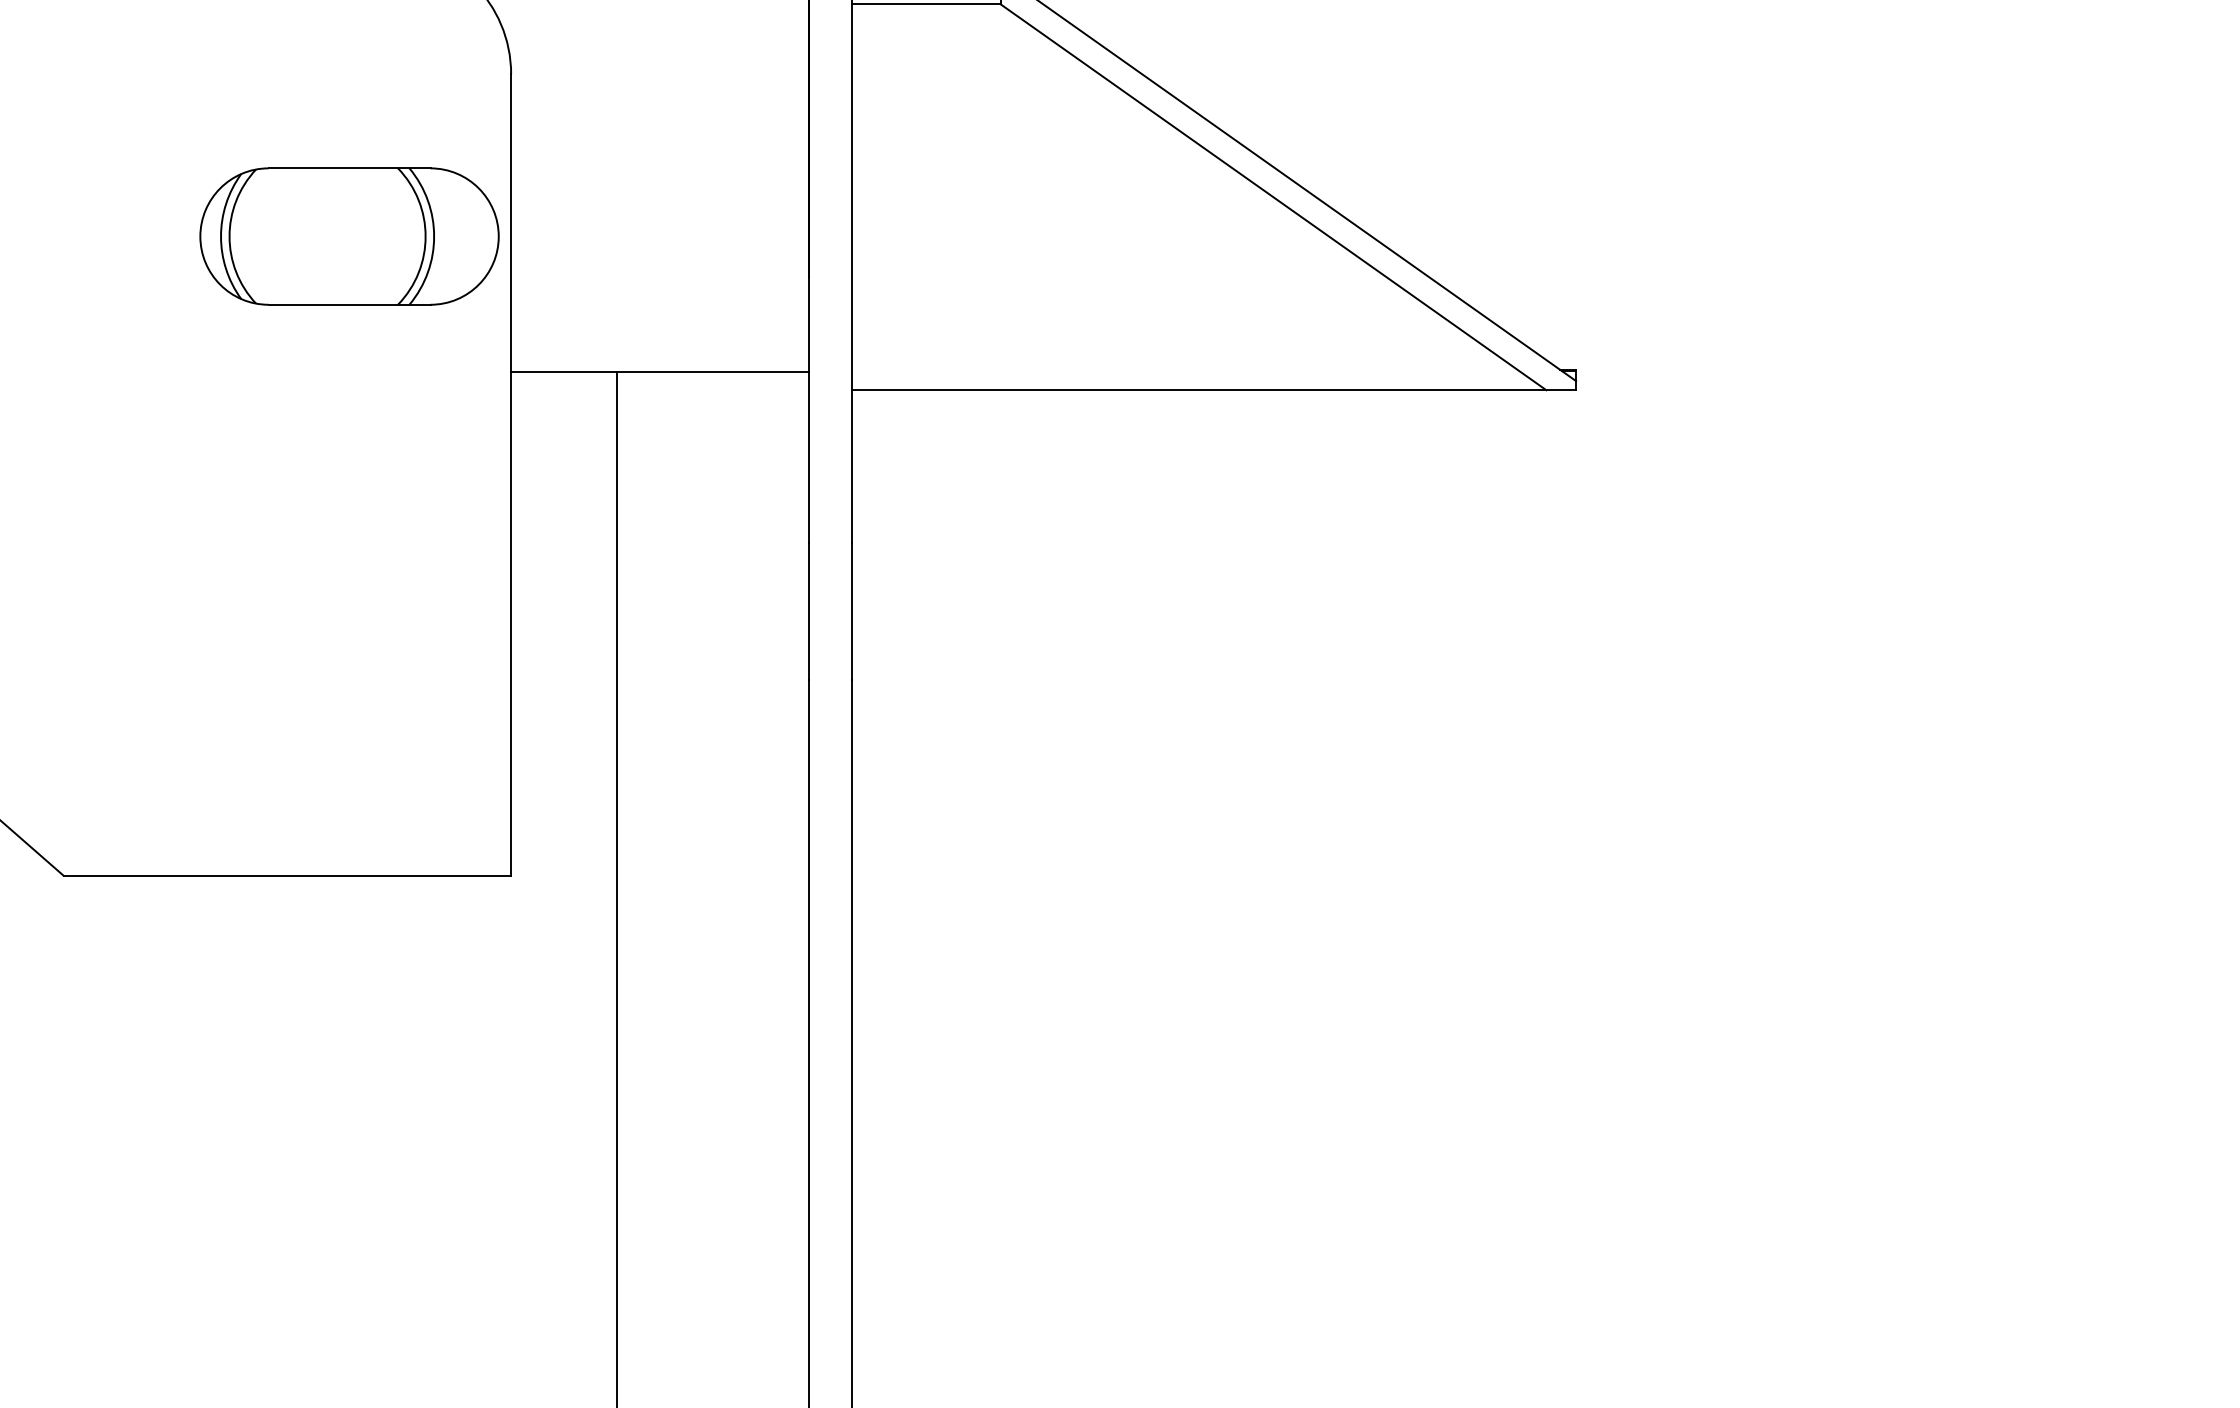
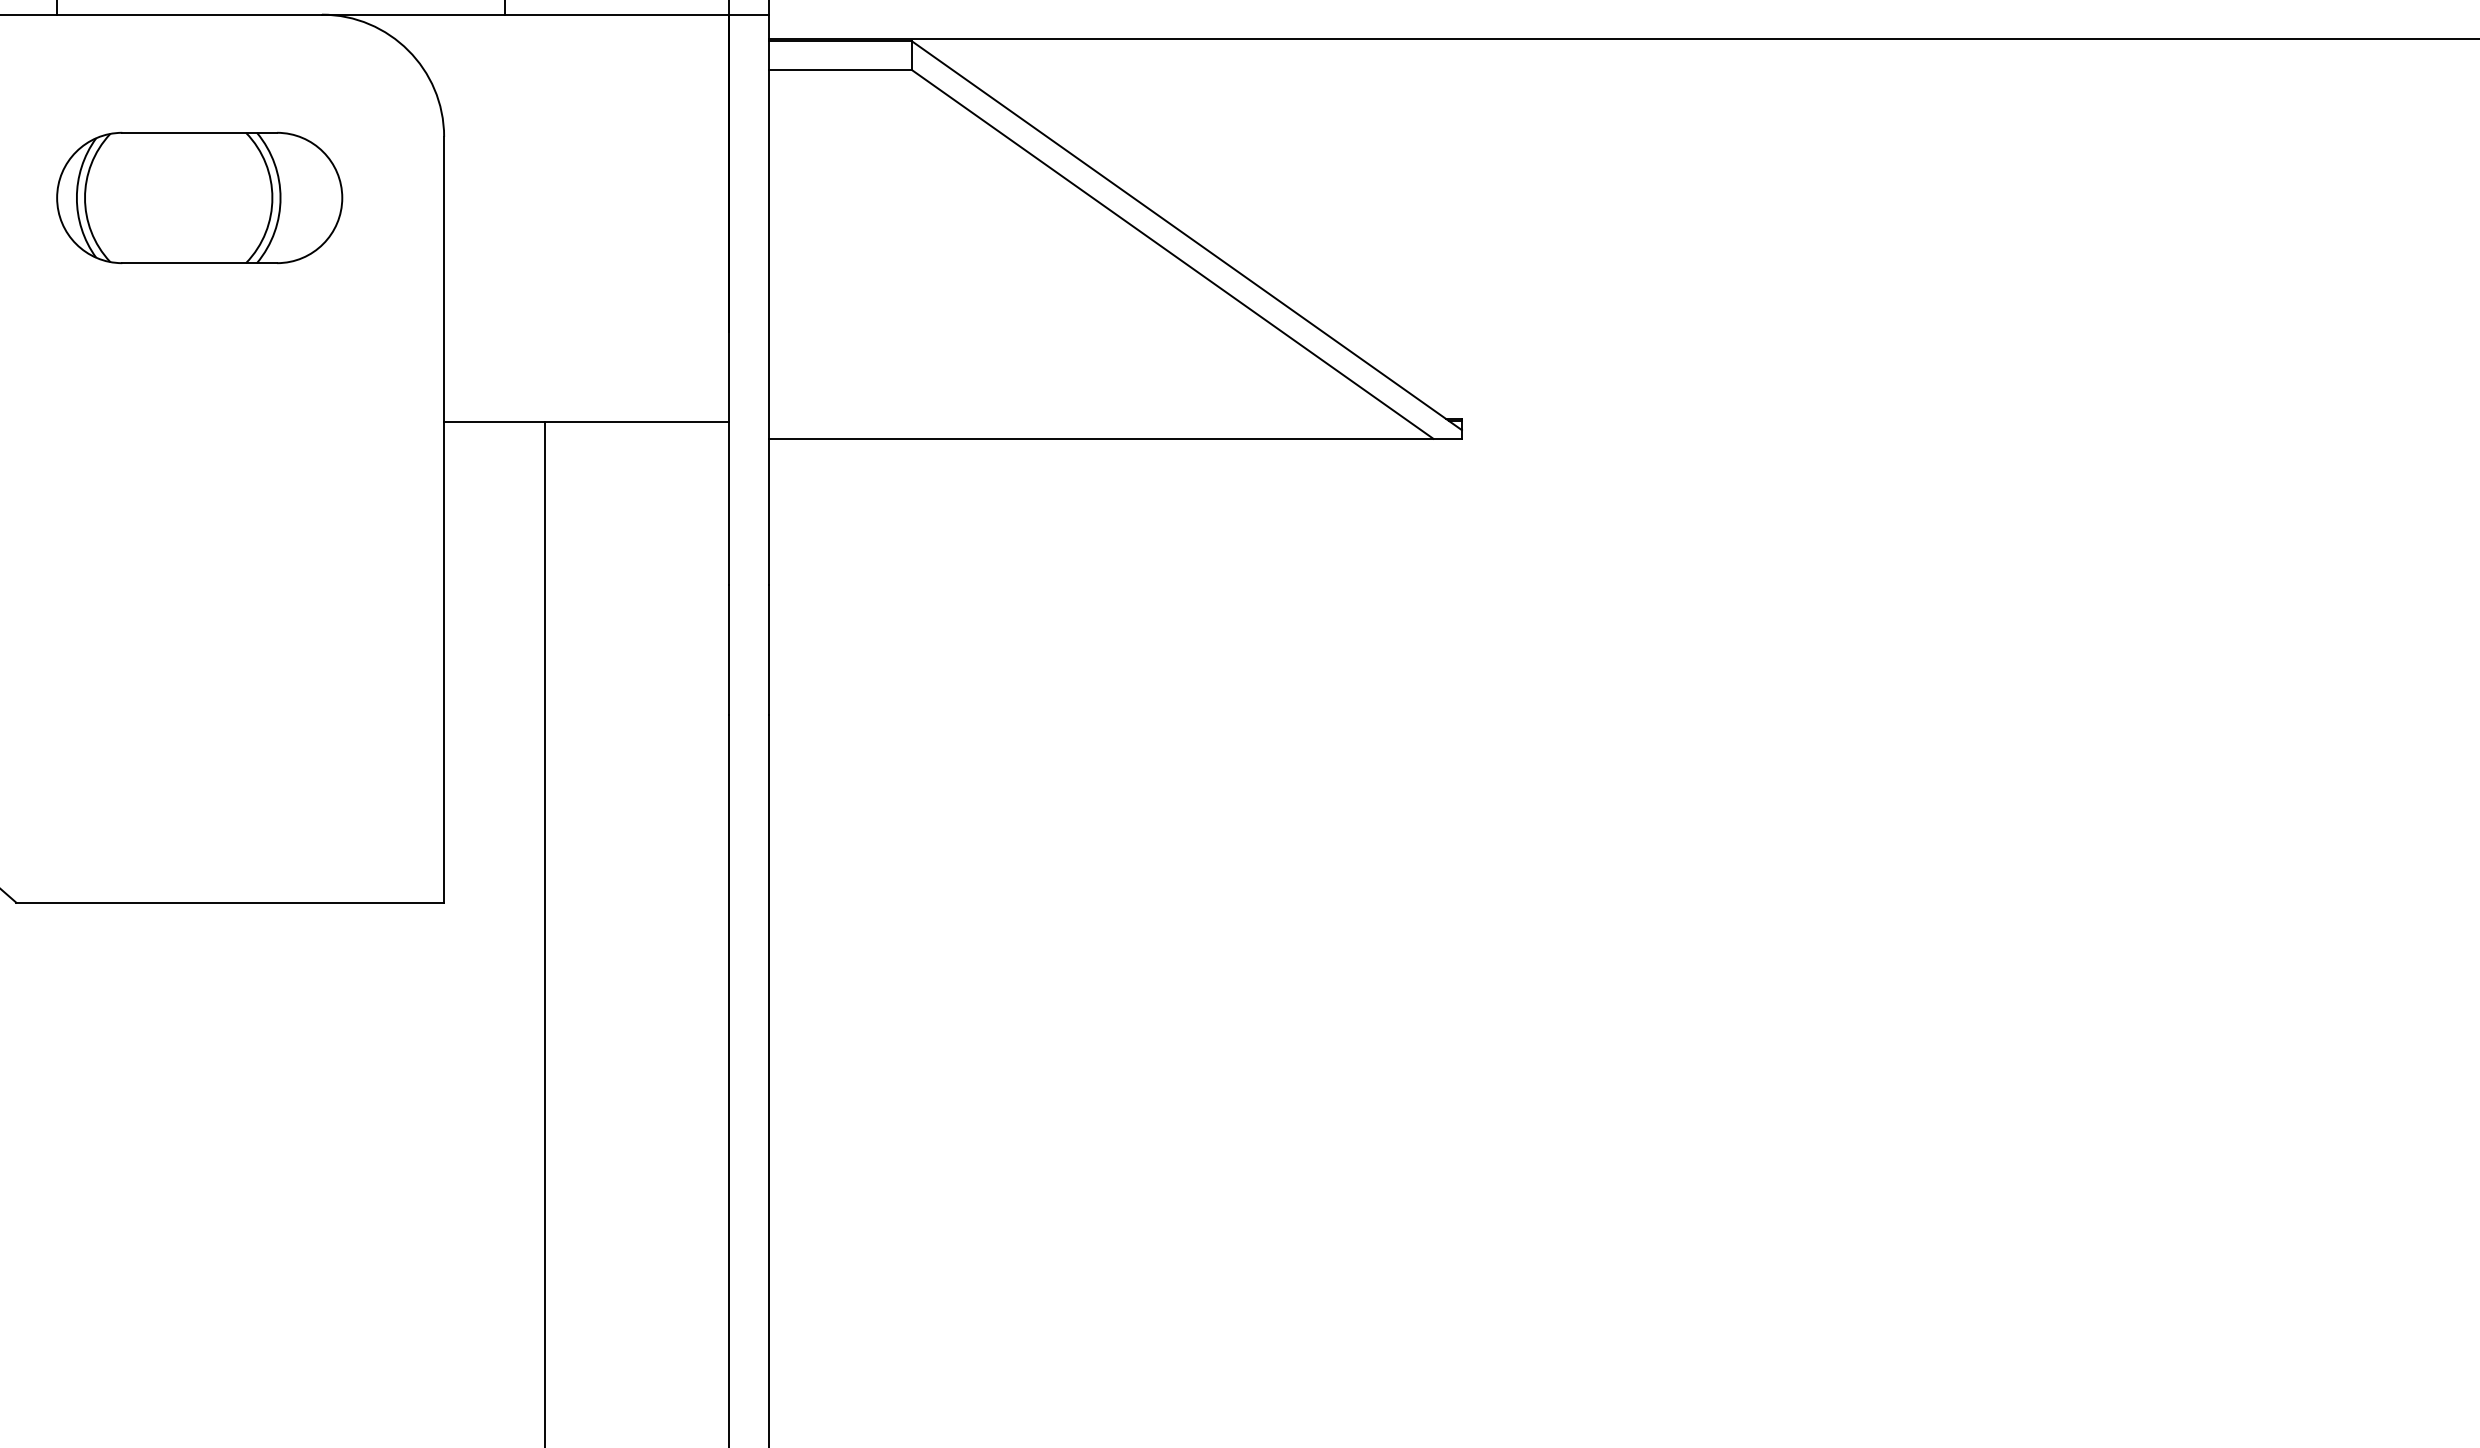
part: (349, 236) -> (199, 197), moved

